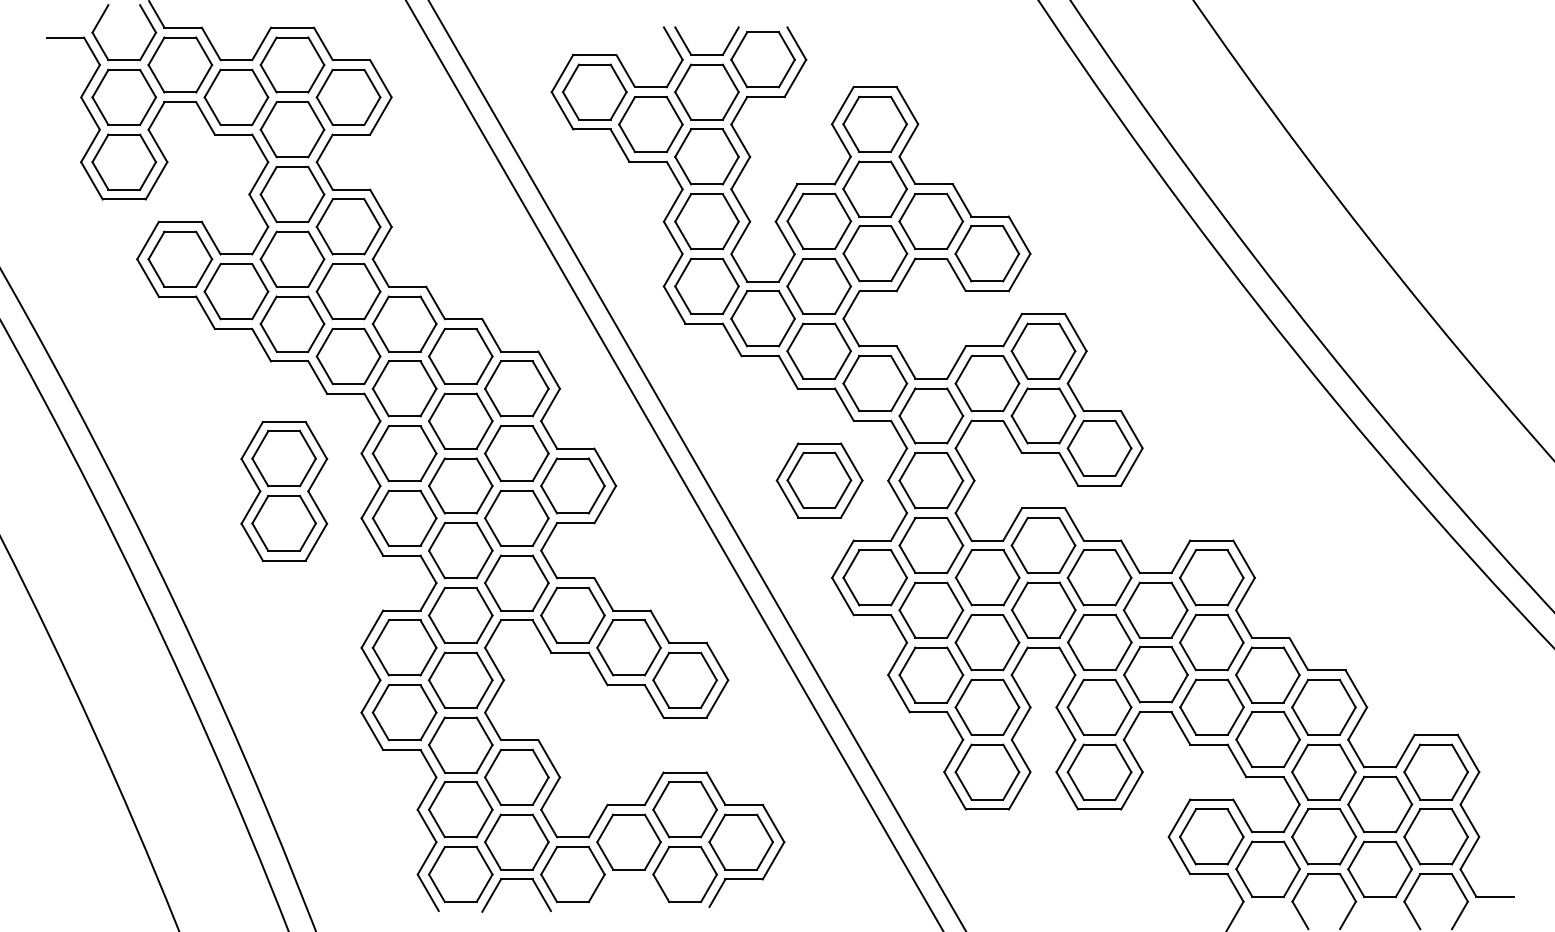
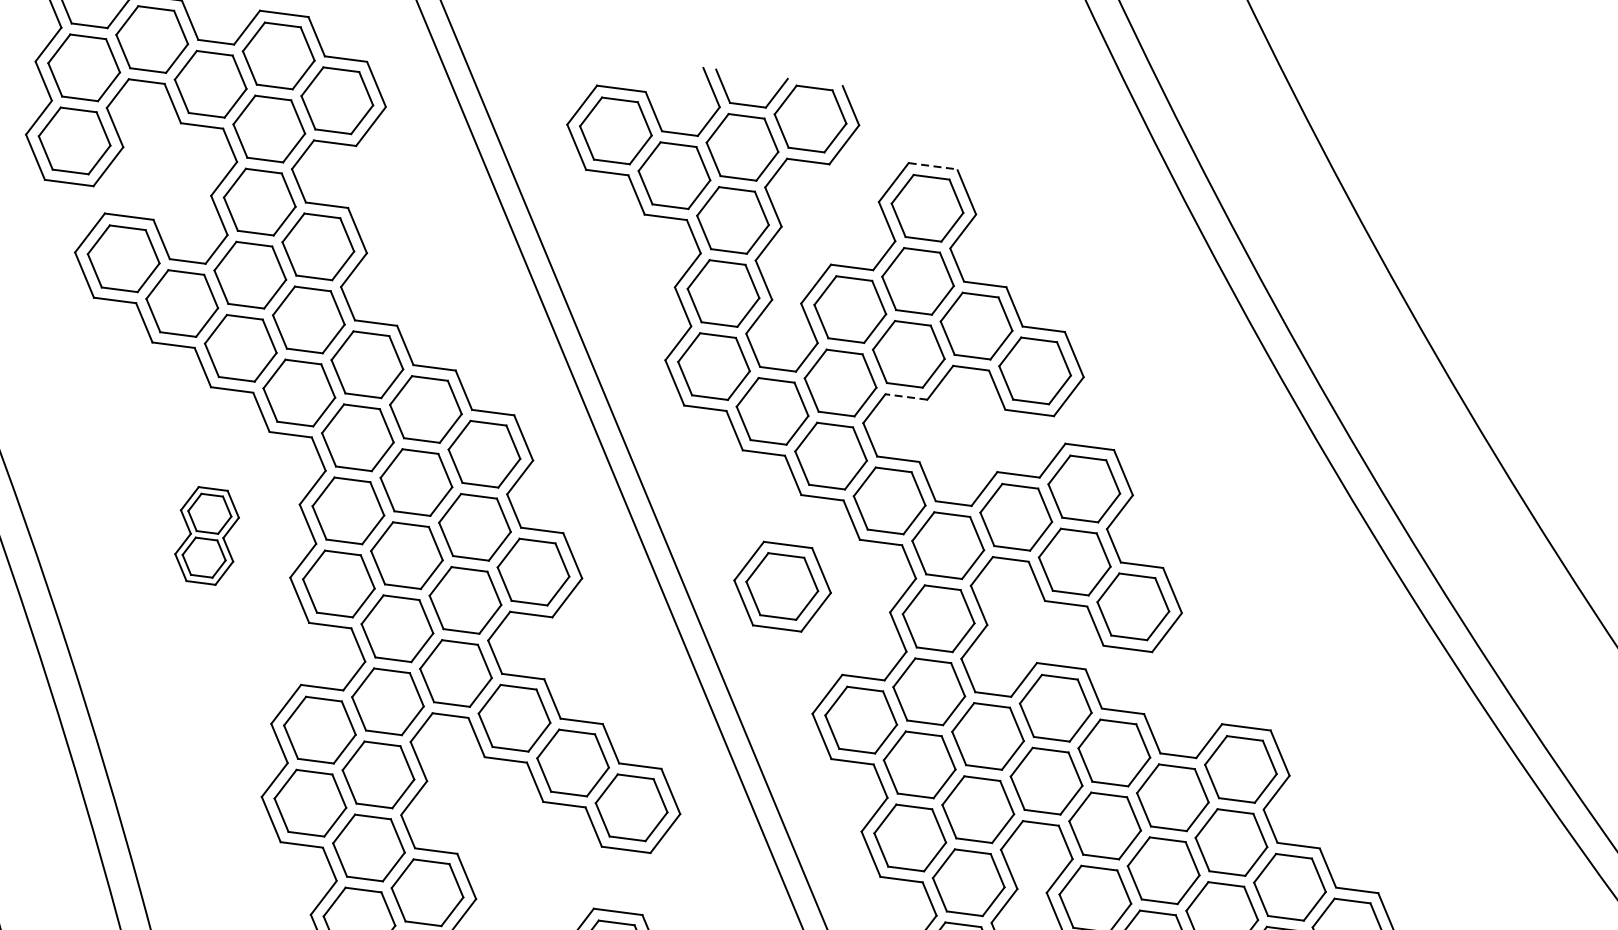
line: (875, 87) -> (933, 166), solid -> dashed
line: (878, 291) -> (906, 397), solid -> dashed
part: (819, 480) -> (782, 586), moved
part: (284, 491) -> (207, 536), size x0.6

